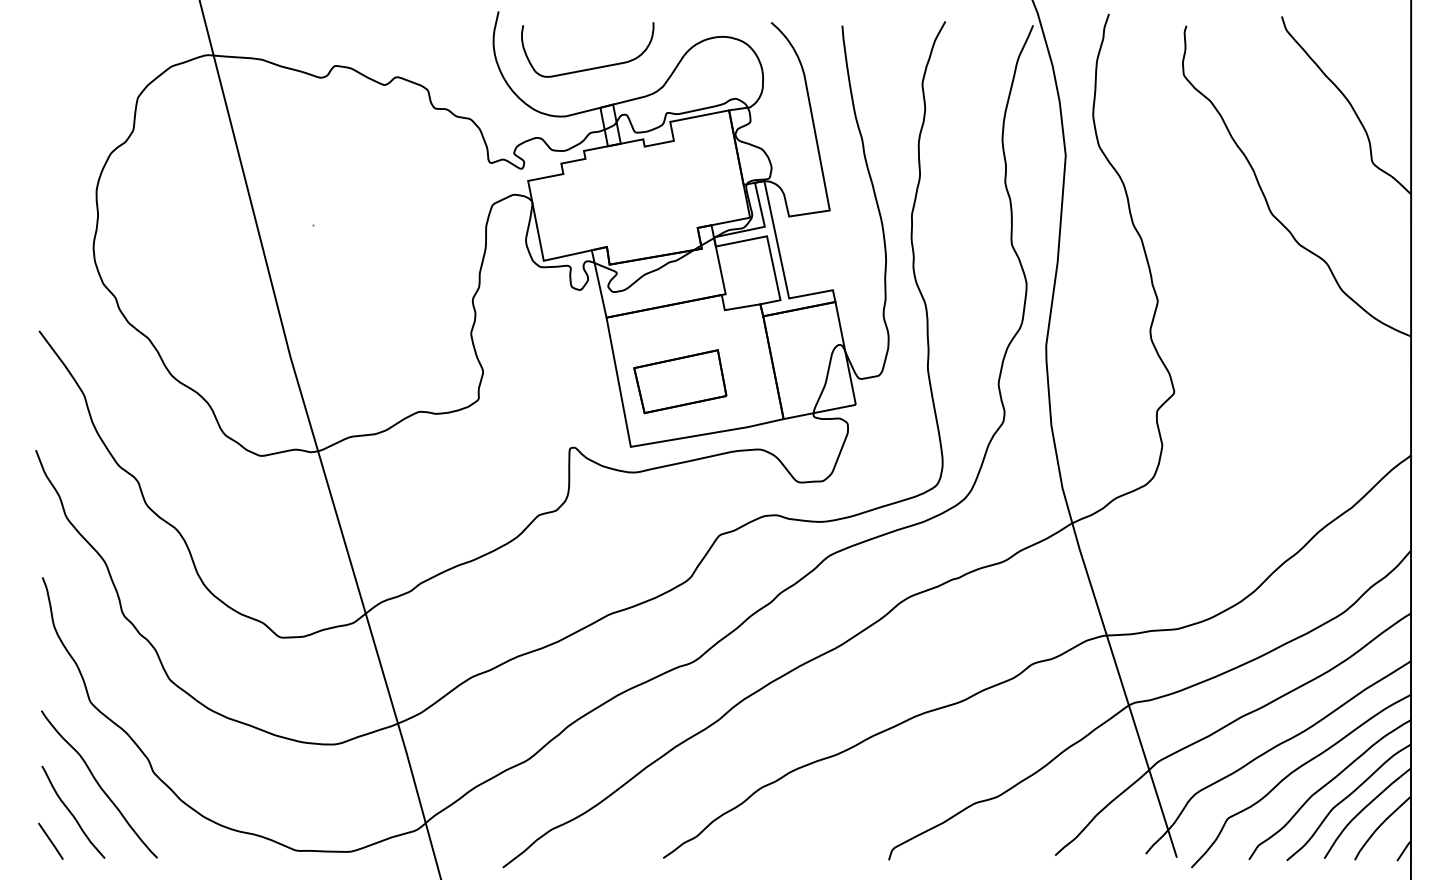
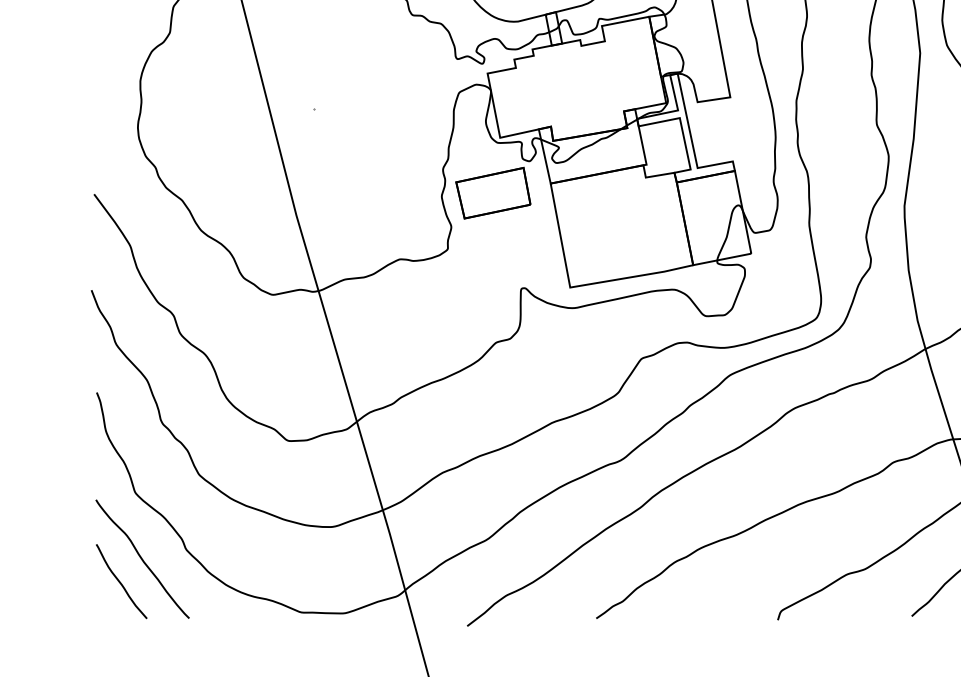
part: (680, 381) -> (493, 193), moved
line: (50, 840) -> (103, 604), removed

